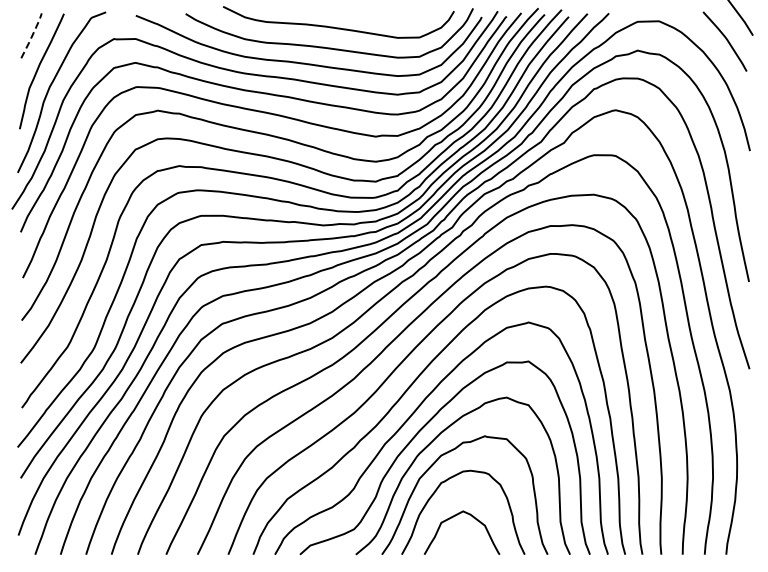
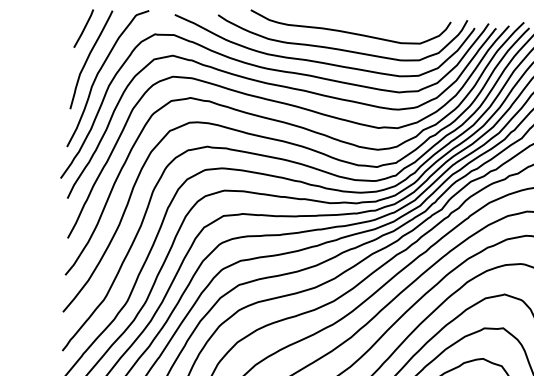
line: (32, 35) -> (84, 28), dashed -> solid

